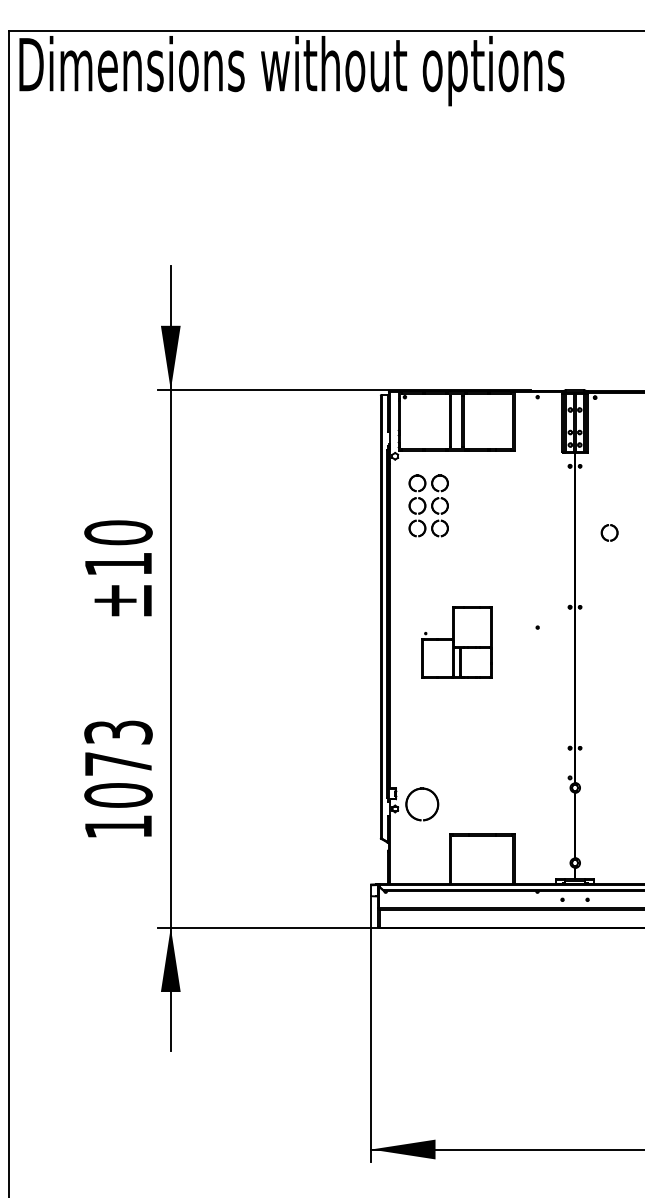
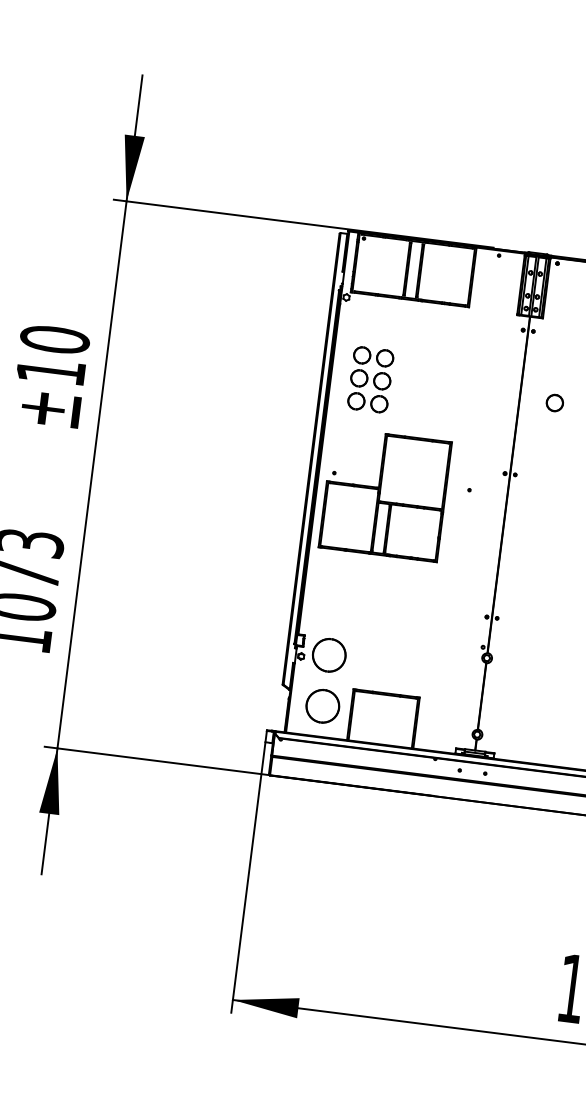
part: (428, 505) -> (370, 379), moved
part: (456, 642) -> (384, 494), size x1.67
part: (425, 840) -> (327, 692), added

